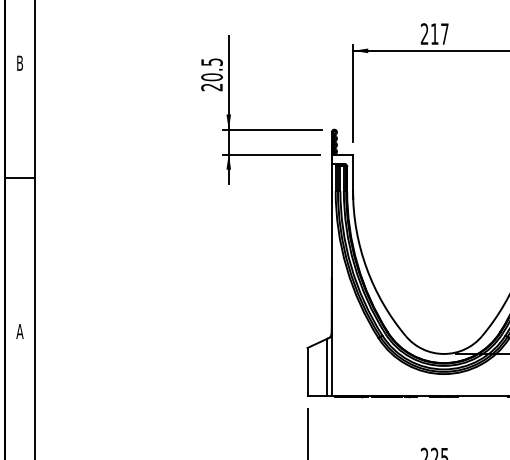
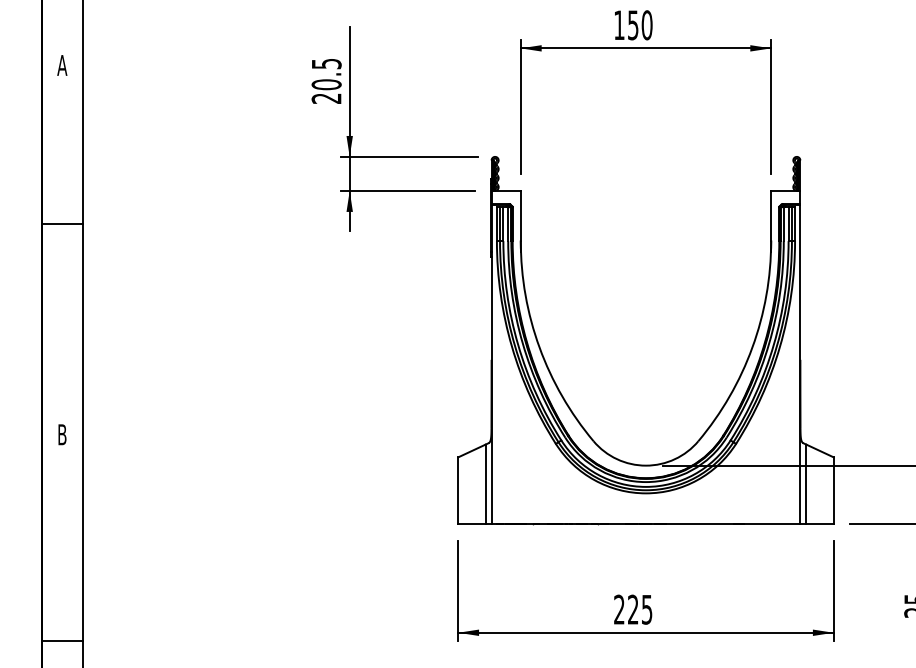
text: (434, 34) -> (633, 25), 217 -> 150
text: (20, 63) -> (62, 65), B -> A
text: (20, 331) -> (62, 434), A -> B

